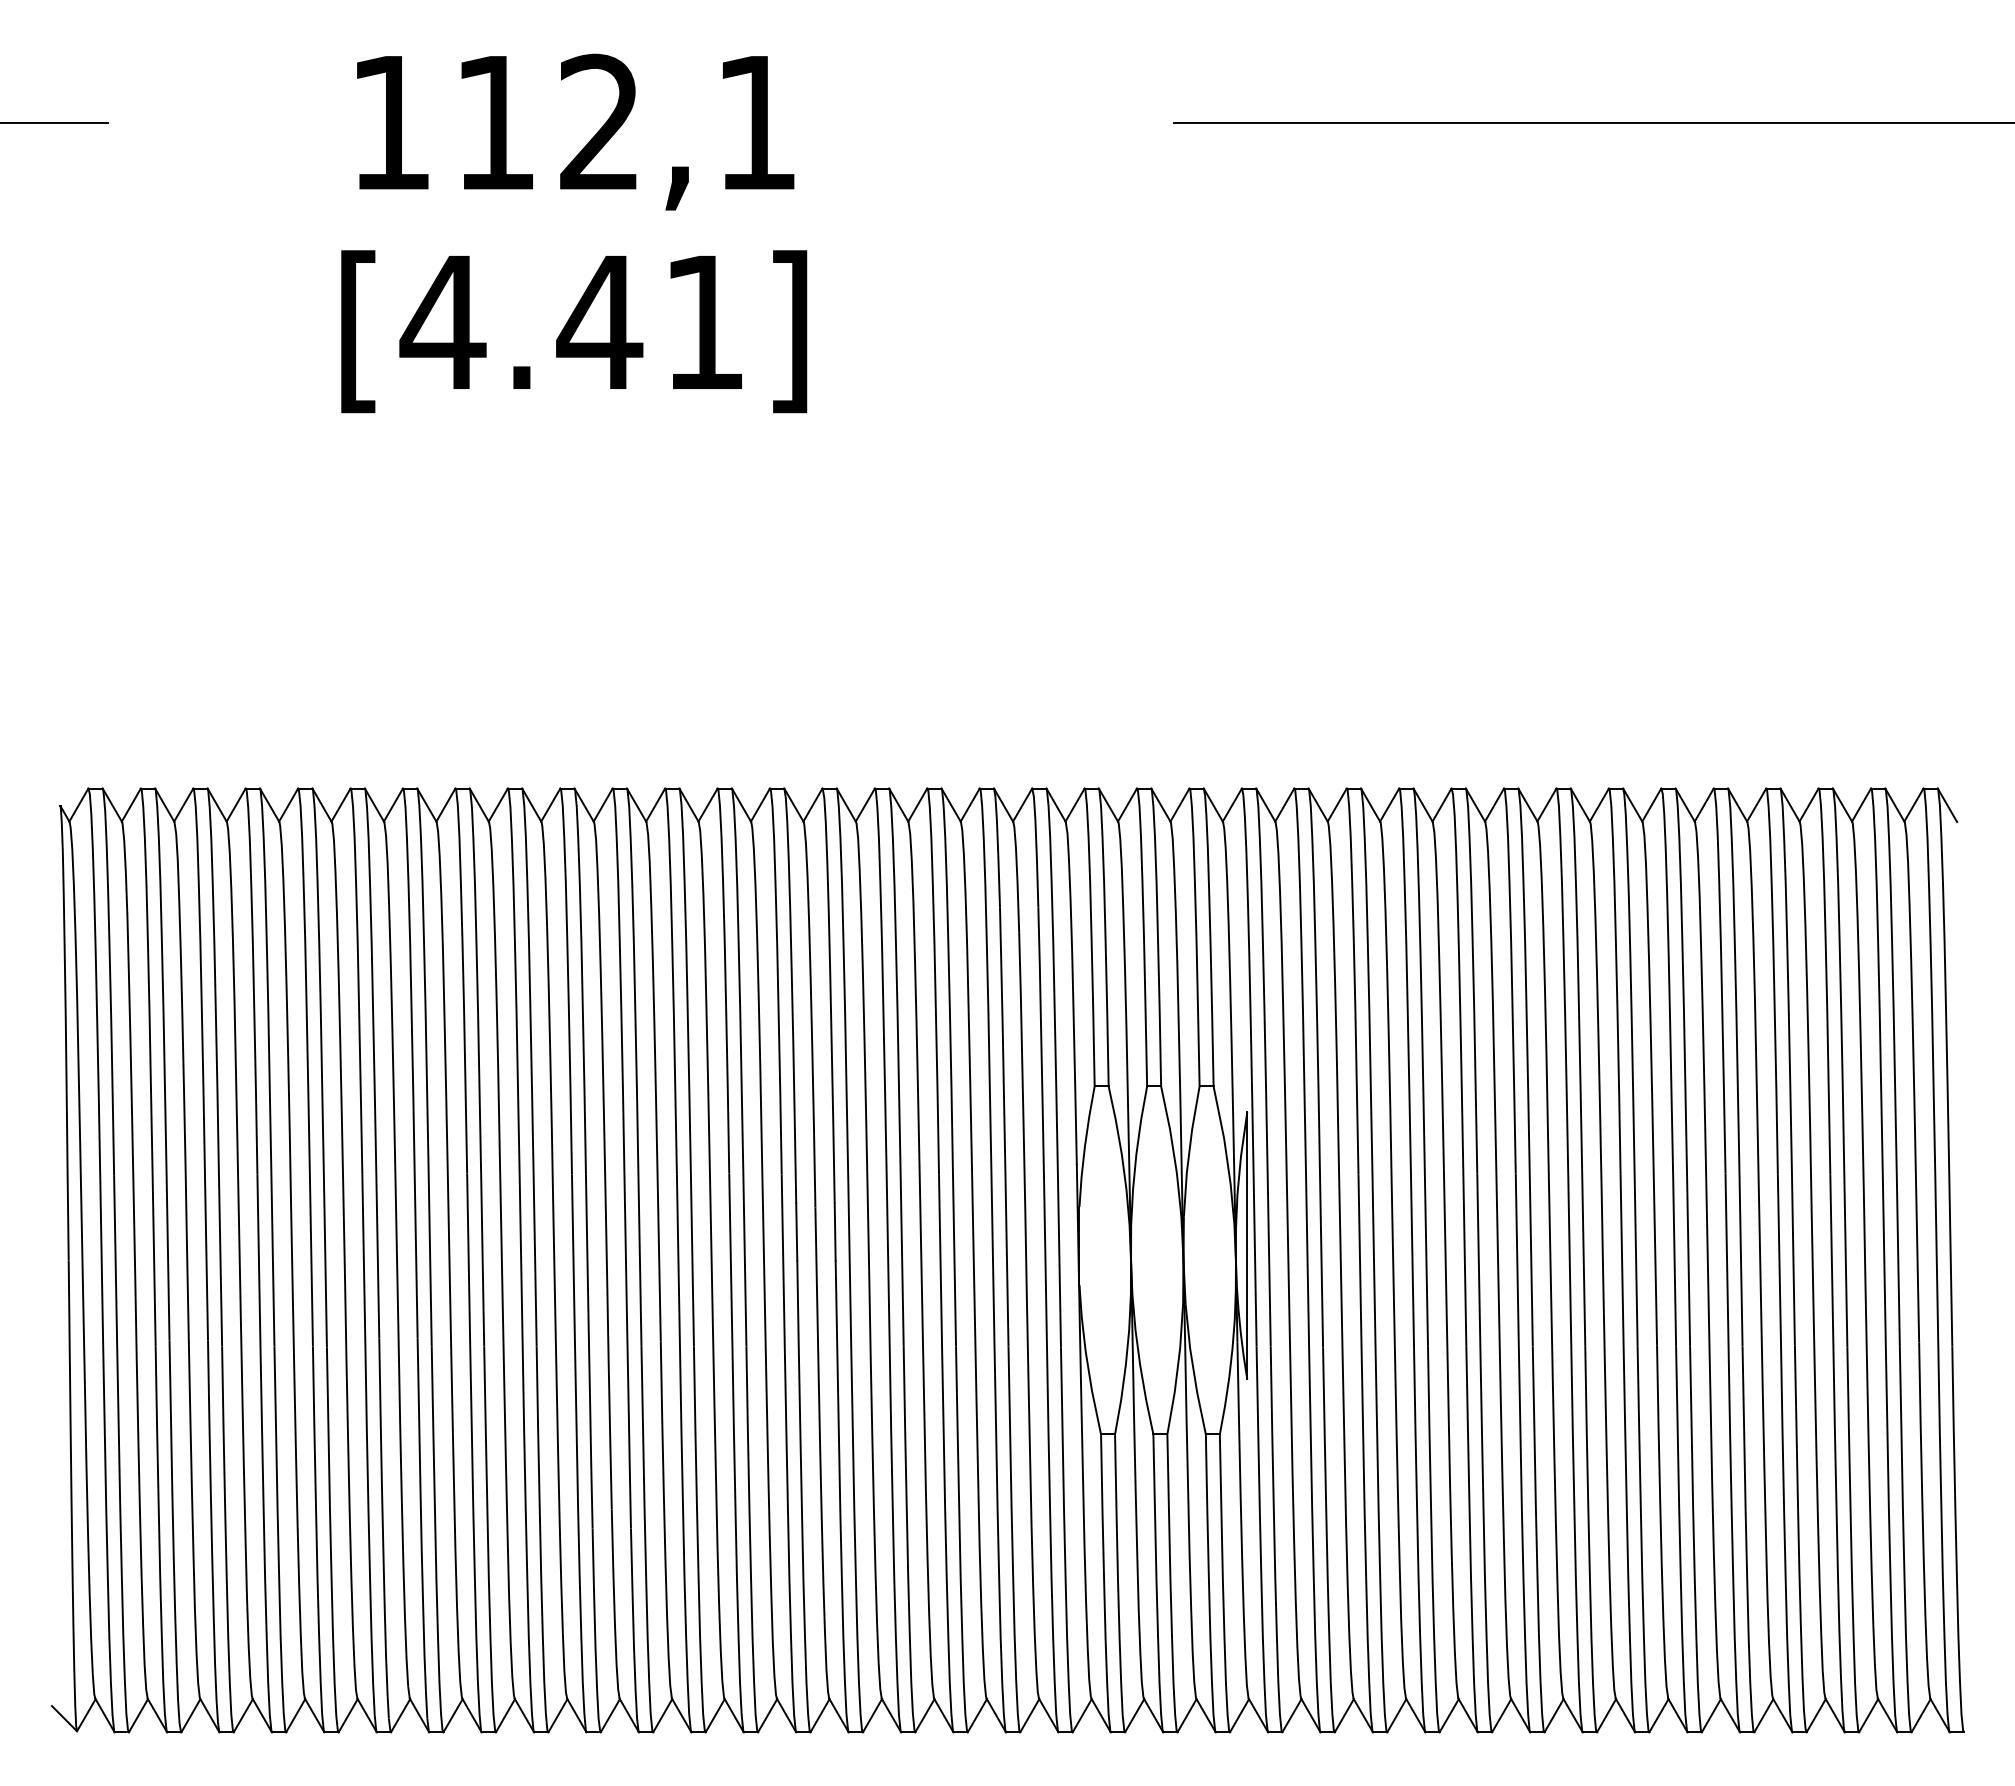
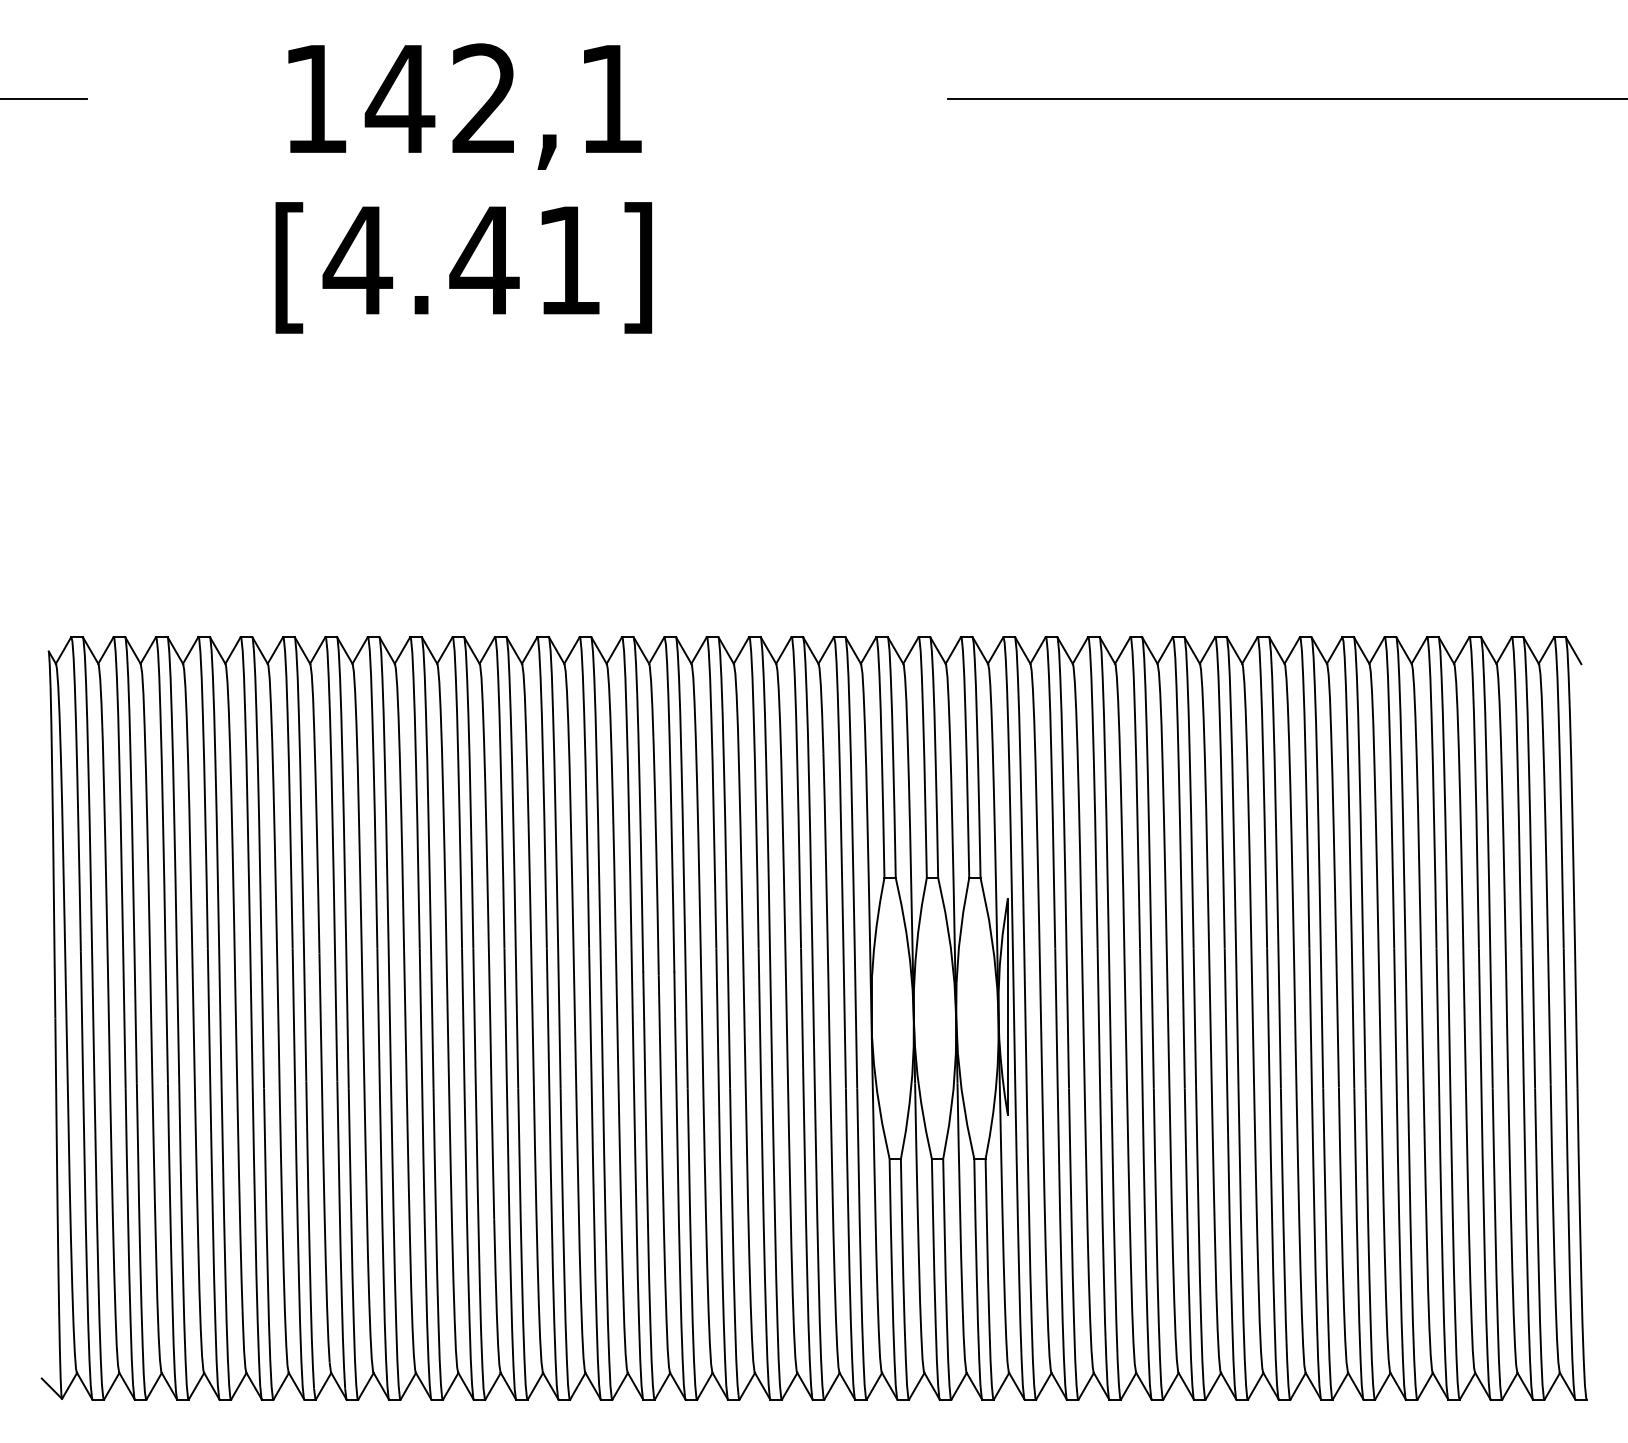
text: (494, 122) -> (399, 98), 112,1 -> 142,1

